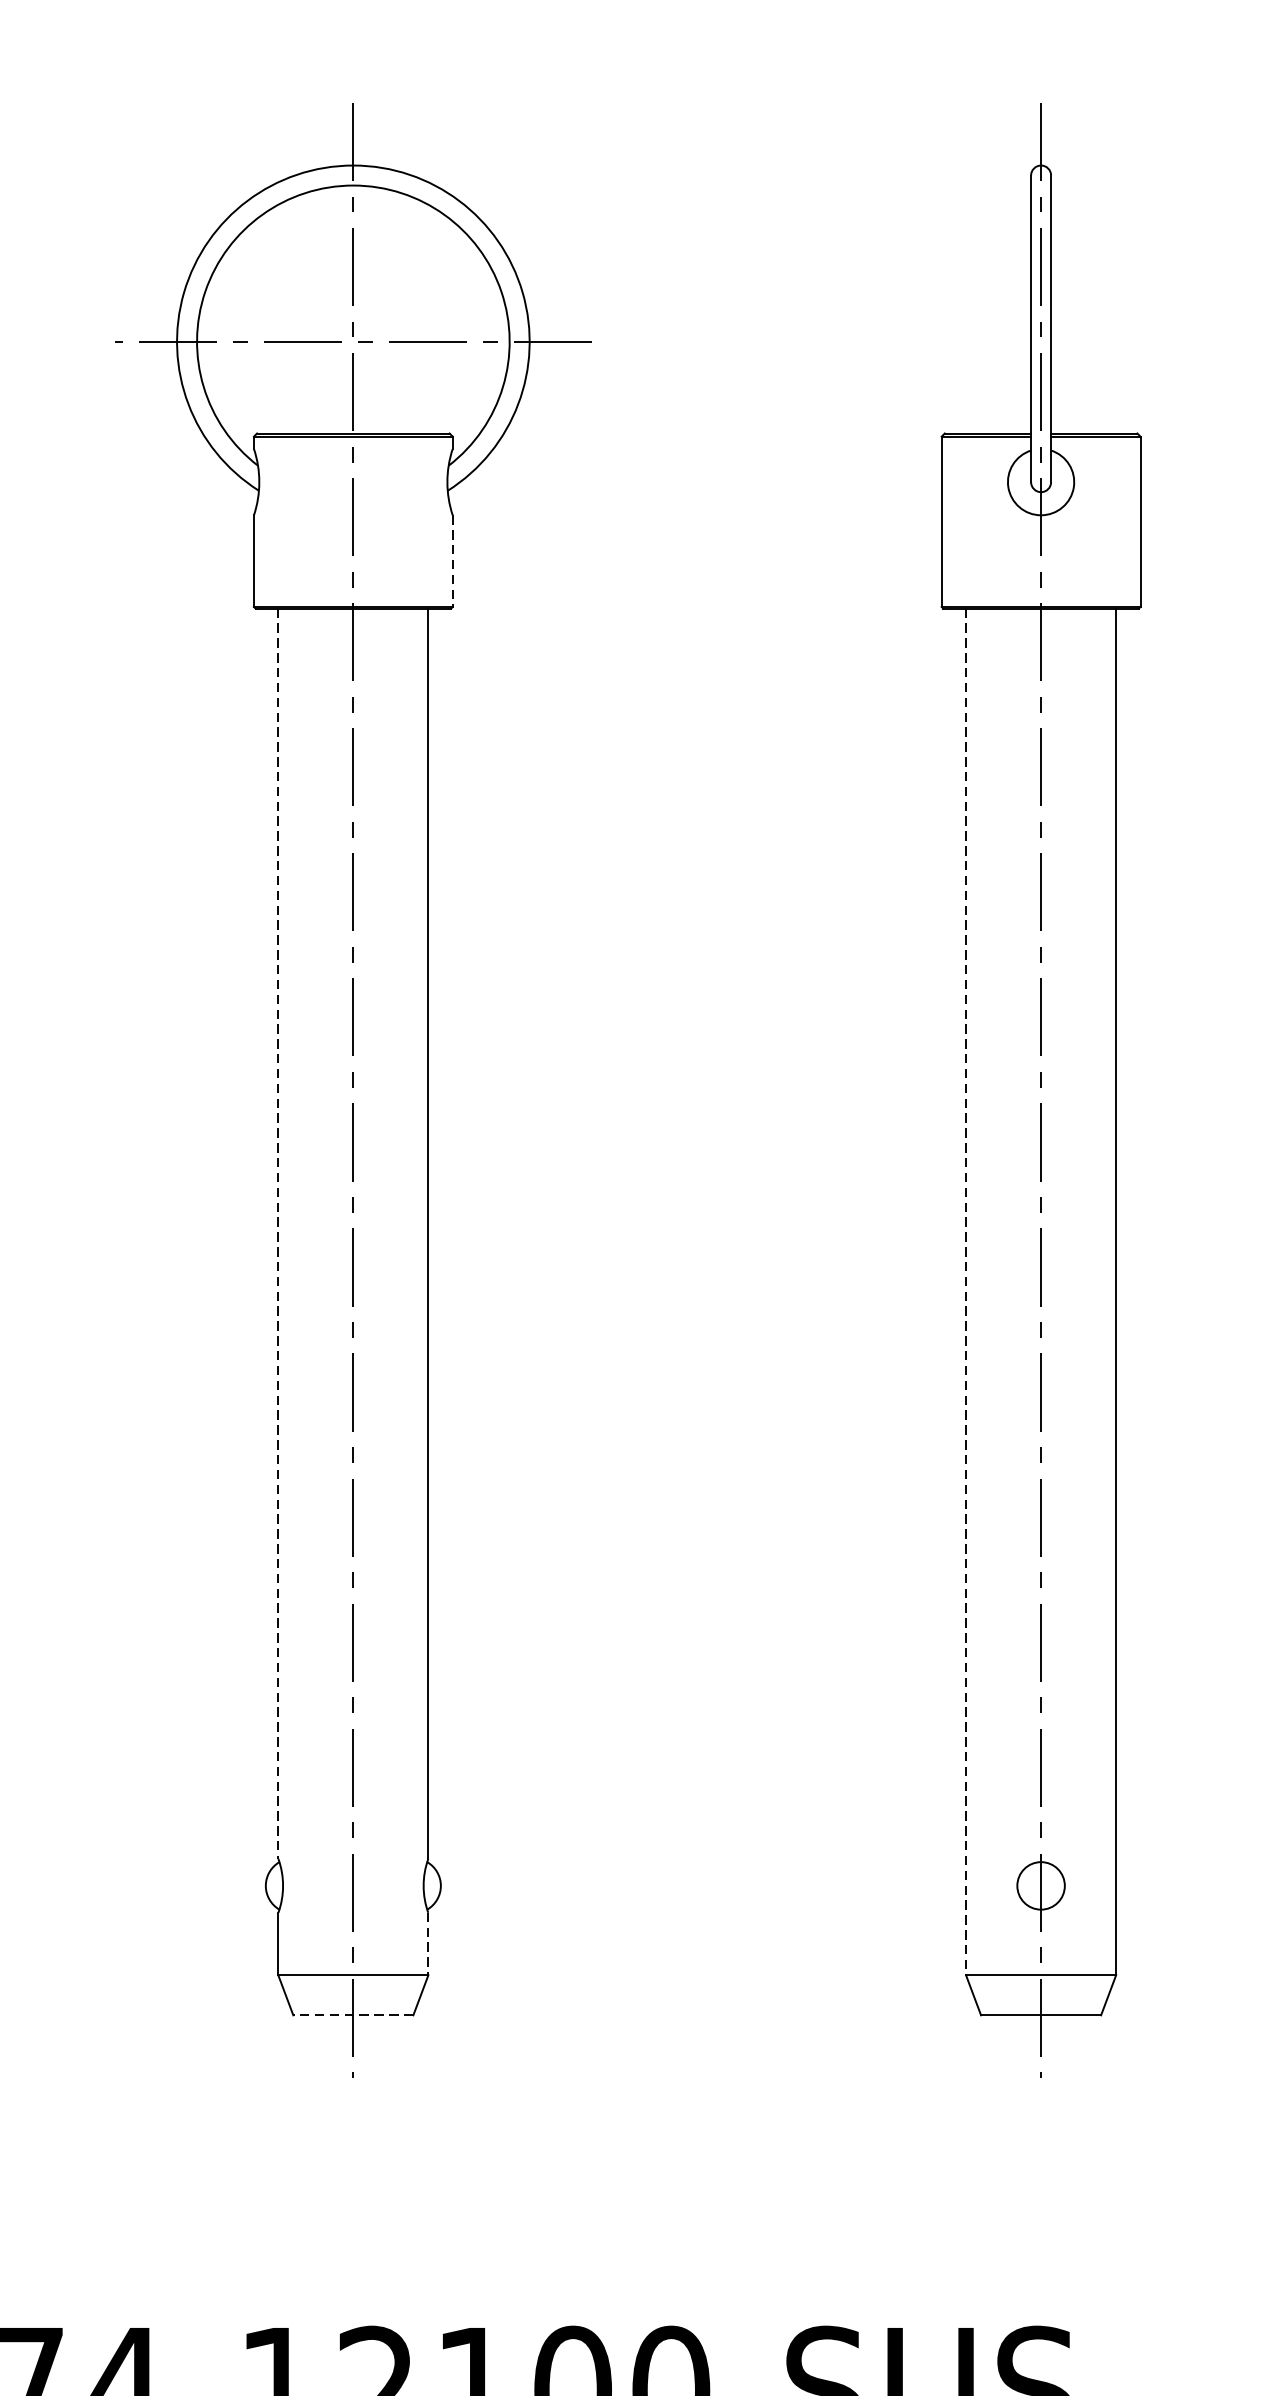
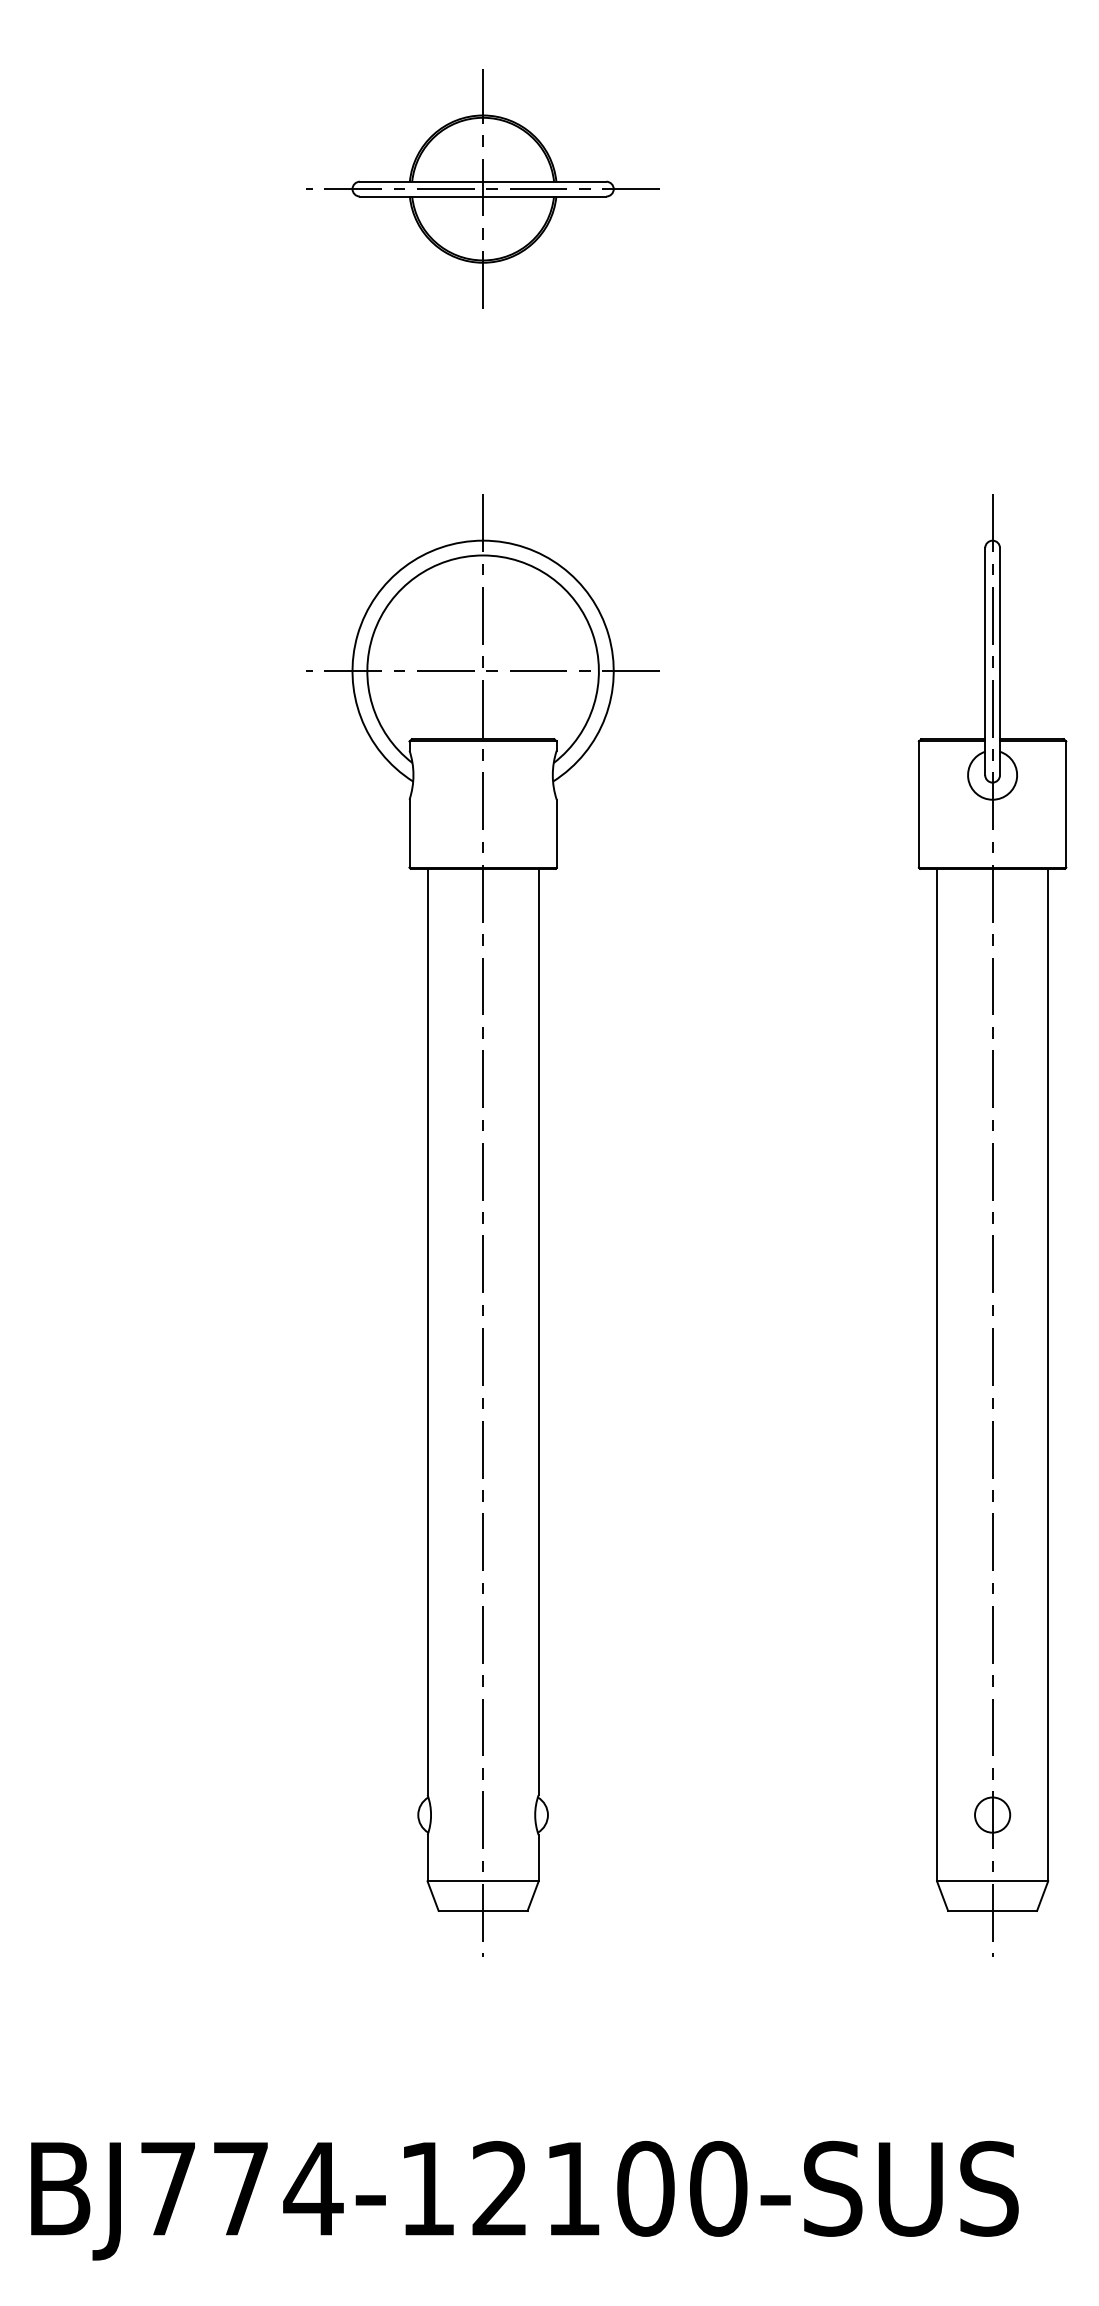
line: (452, 560) -> (556, 833), dashed -> solid
line: (278, 1234) -> (427, 1332), dashed -> solid
line: (966, 1292) -> (937, 1375), dashed -> solid
line: (428, 1944) -> (538, 1858), dashed -> solid
line: (352, 2014) -> (482, 1910), dashed -> solid

